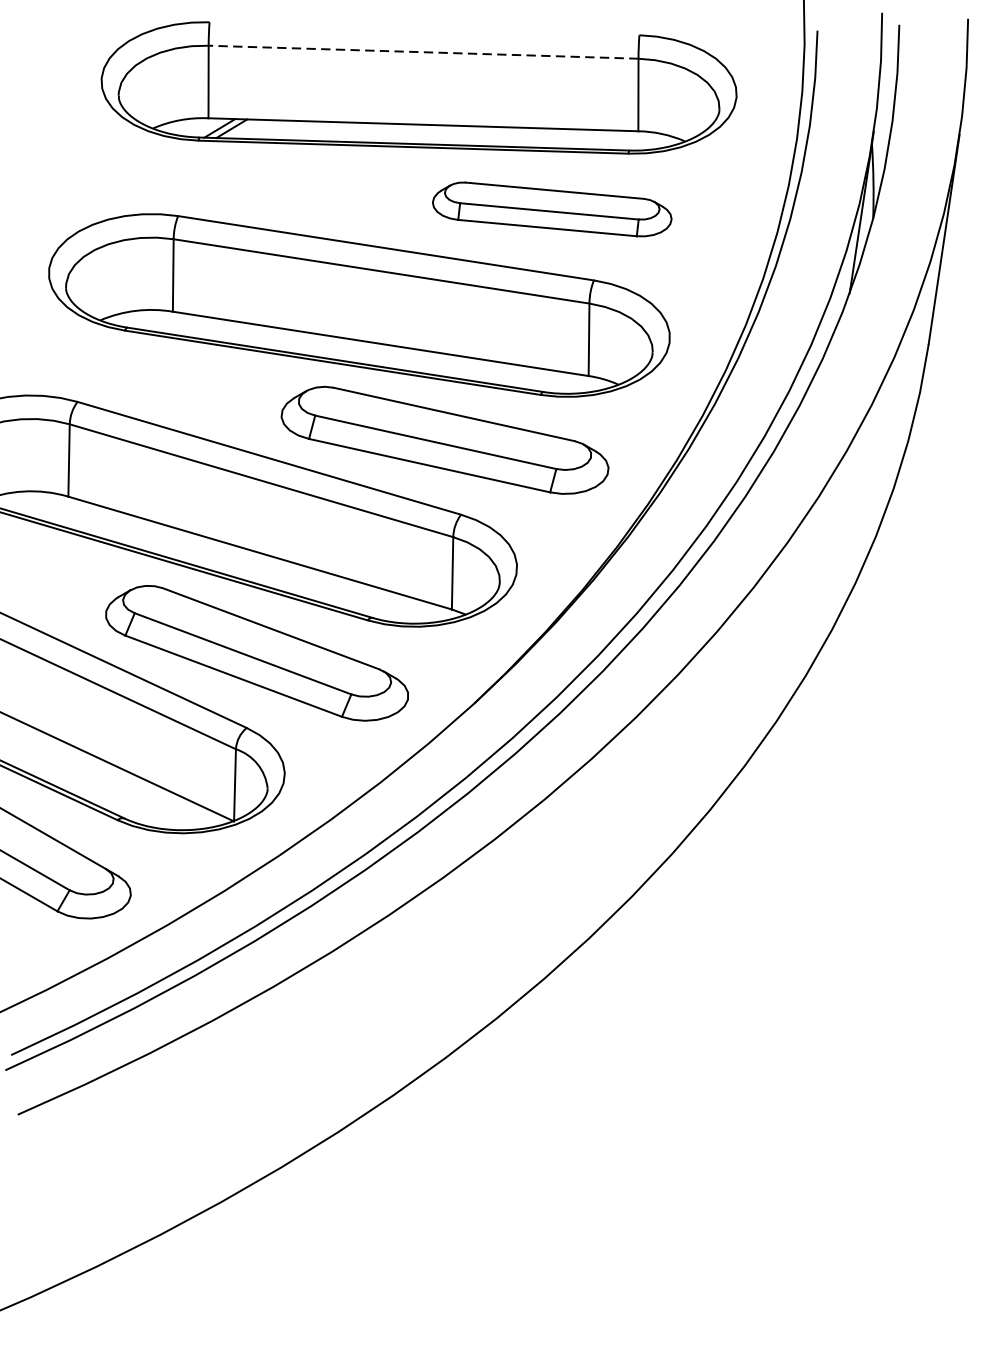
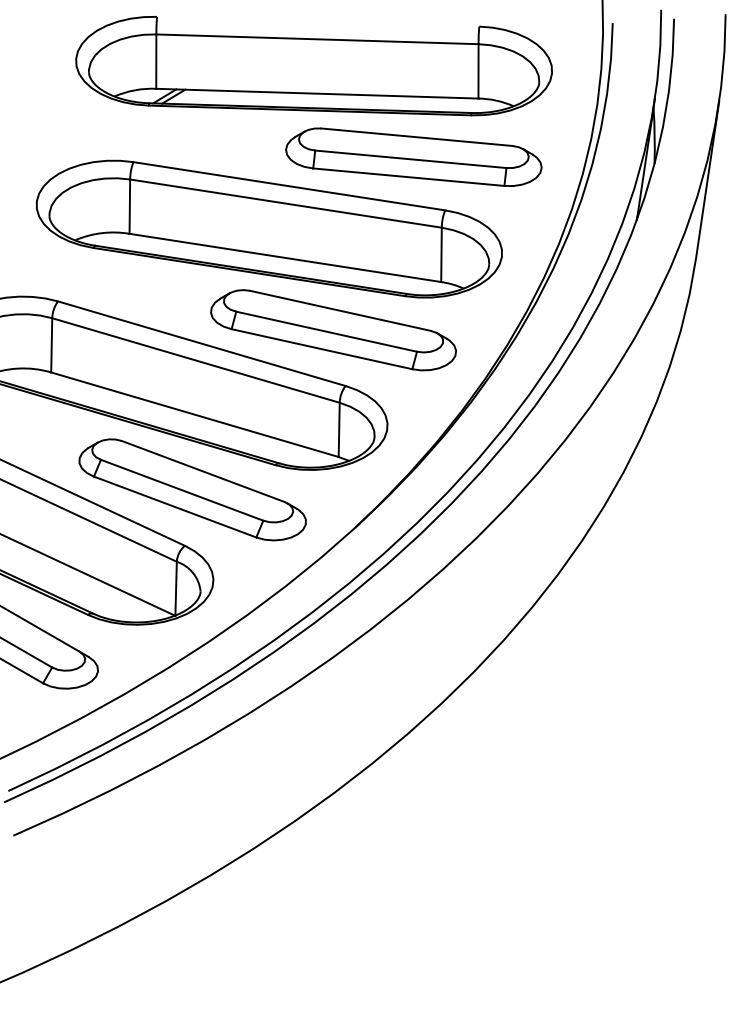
line: (422, 52) -> (316, 39), dashed -> solid
part: (551, 208) -> (413, 156), size x1.43

